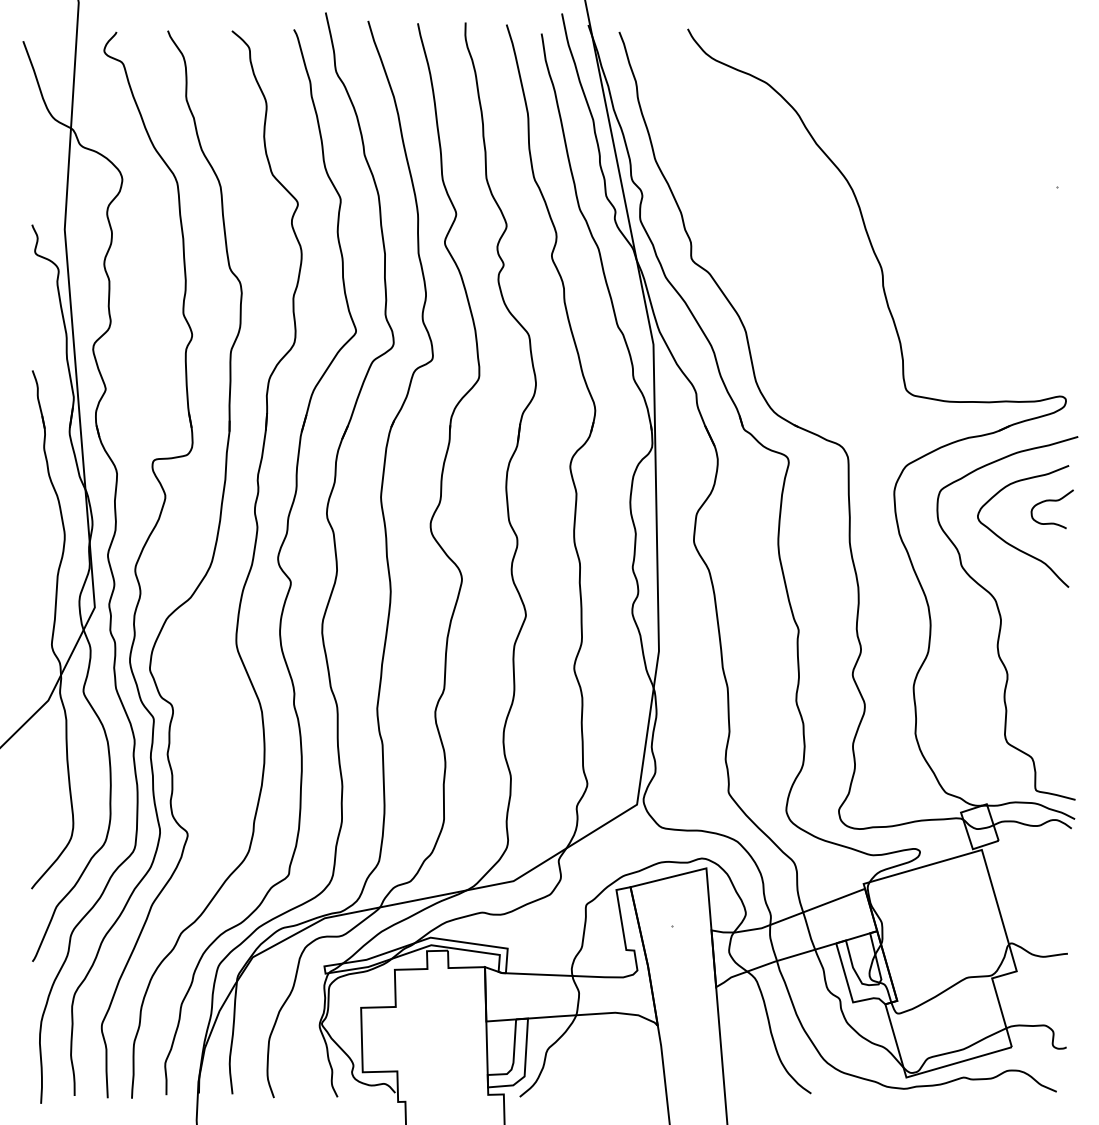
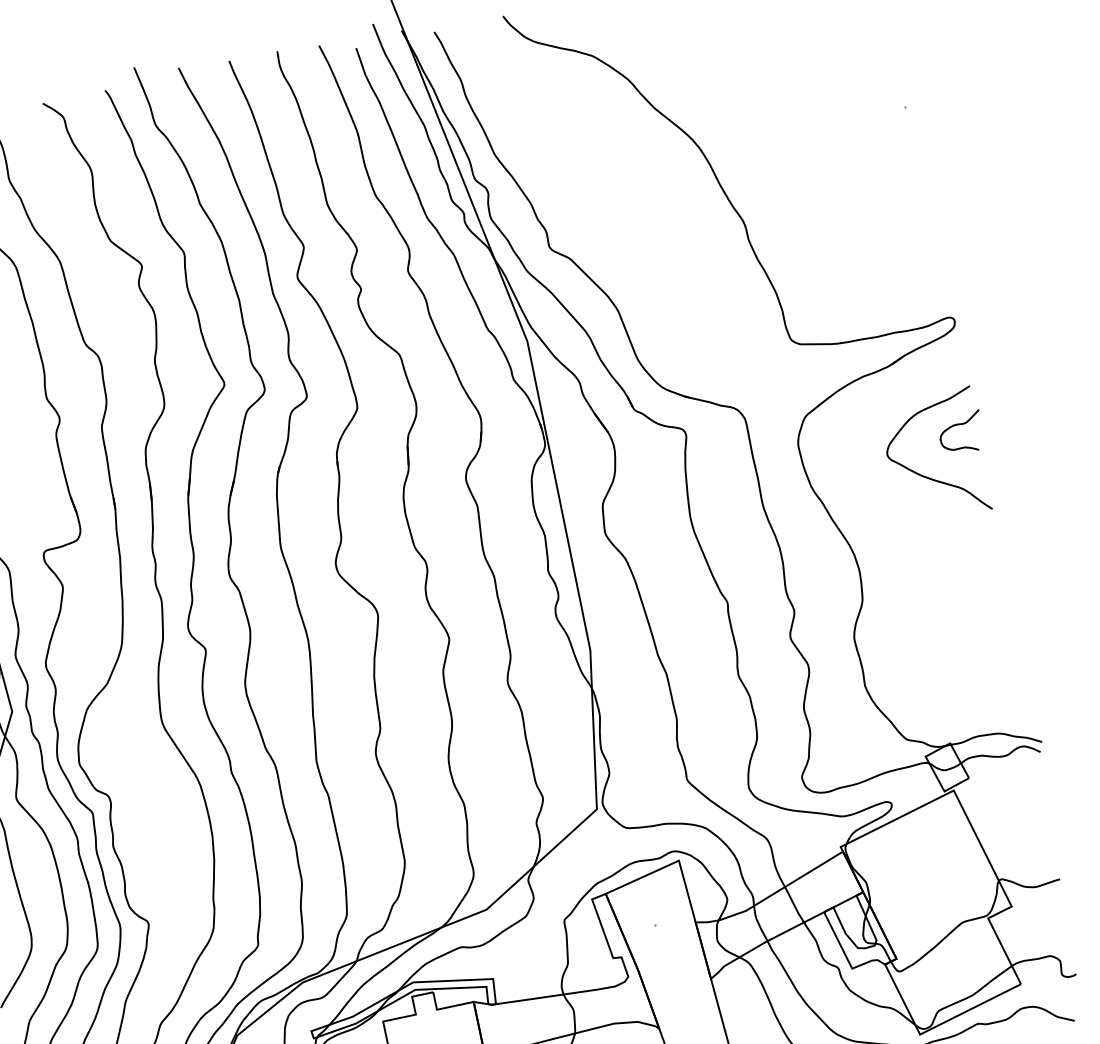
curve: (1001, 618) -> (930, 553), removed

